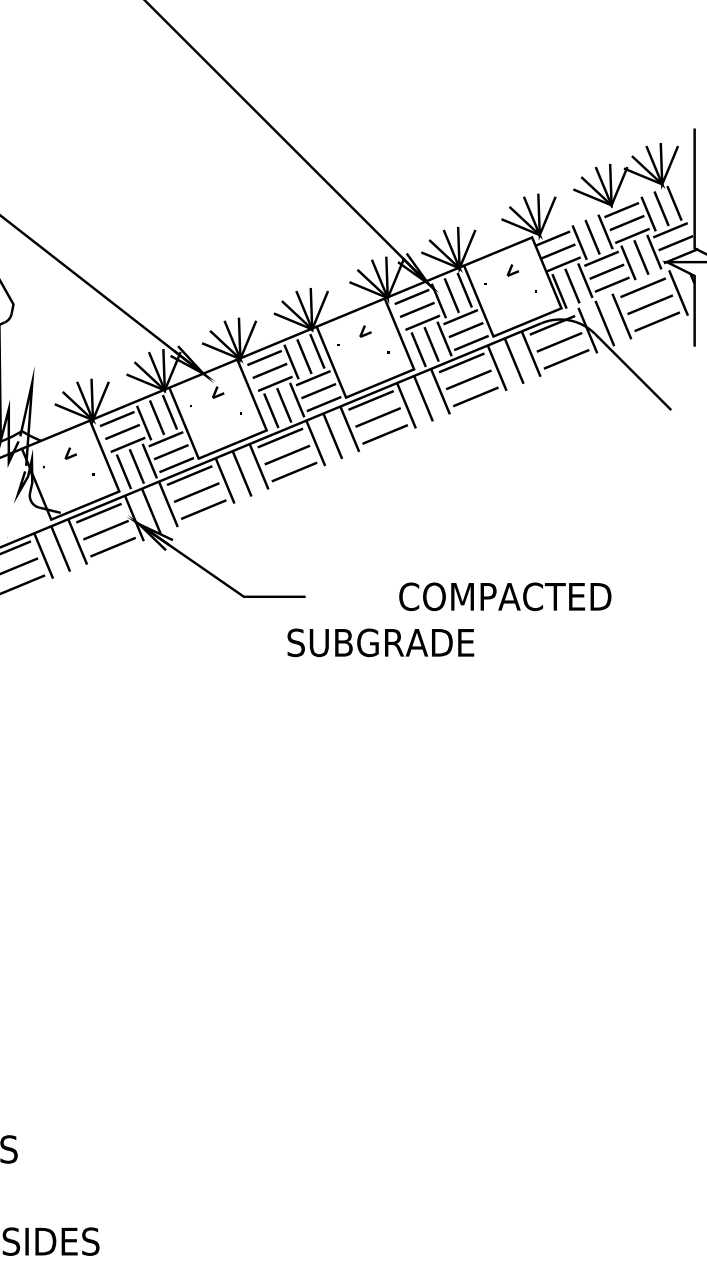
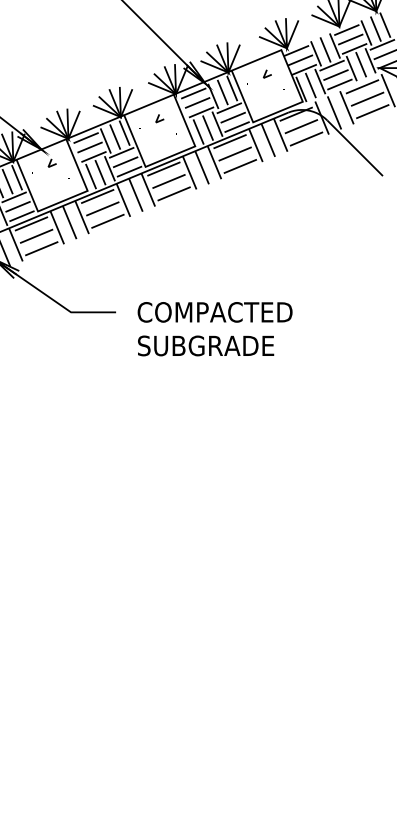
text: (505, 596) -> (215, 312), moved
text: (380, 642) -> (205, 345), moved

